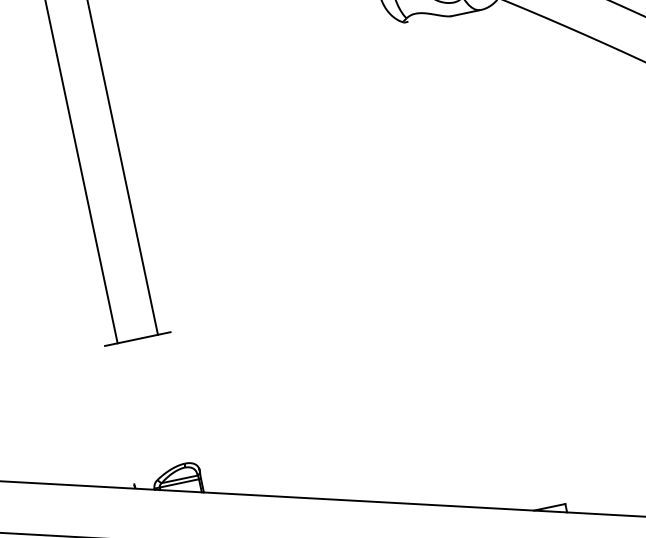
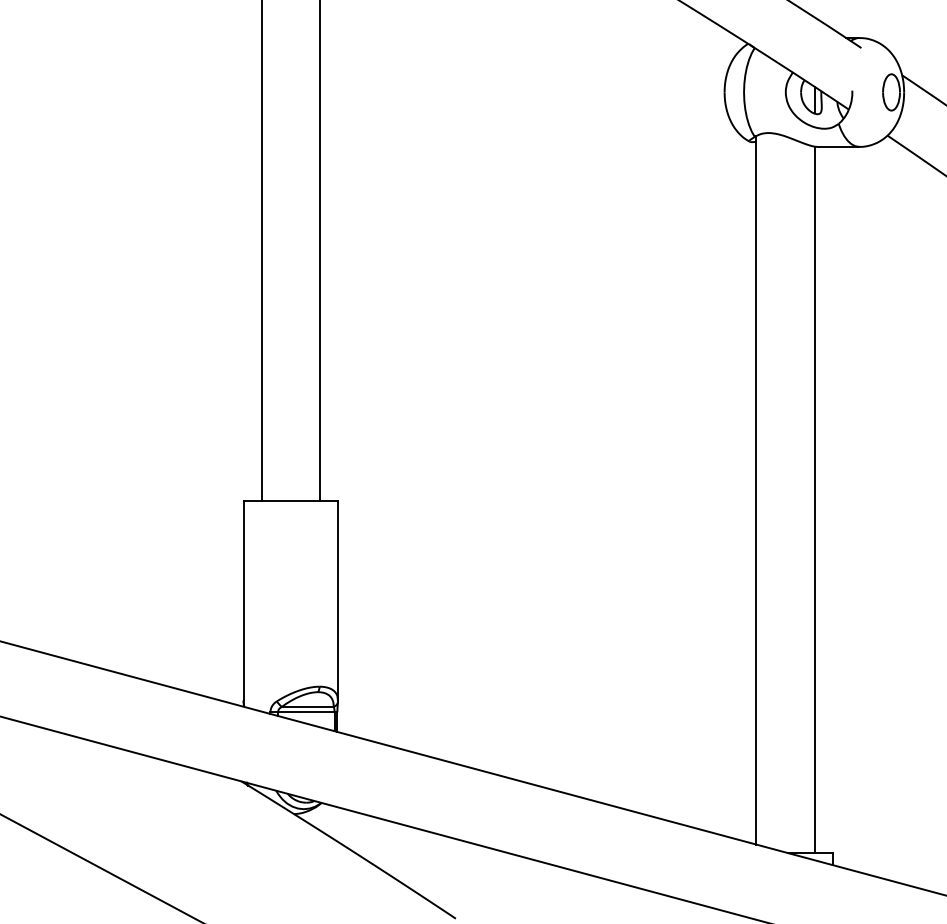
line: (501, 261) -> (814, 499), added
line: (459, 263) -> (756, 490), added
line: (185, 401) -> (338, 600), added
line: (119, 414) -> (243, 600), added

